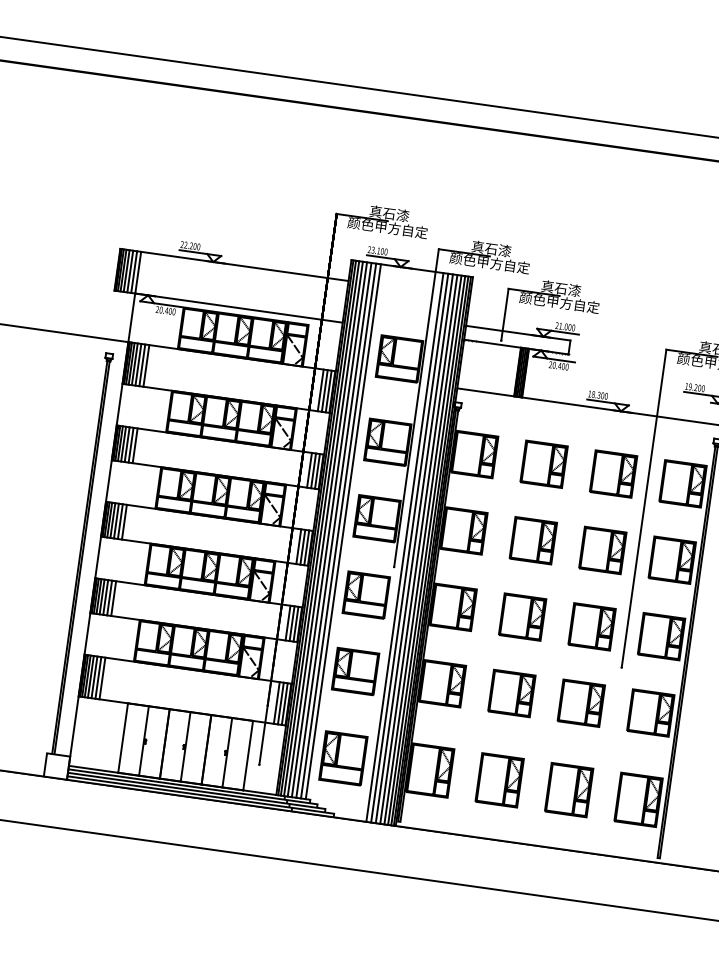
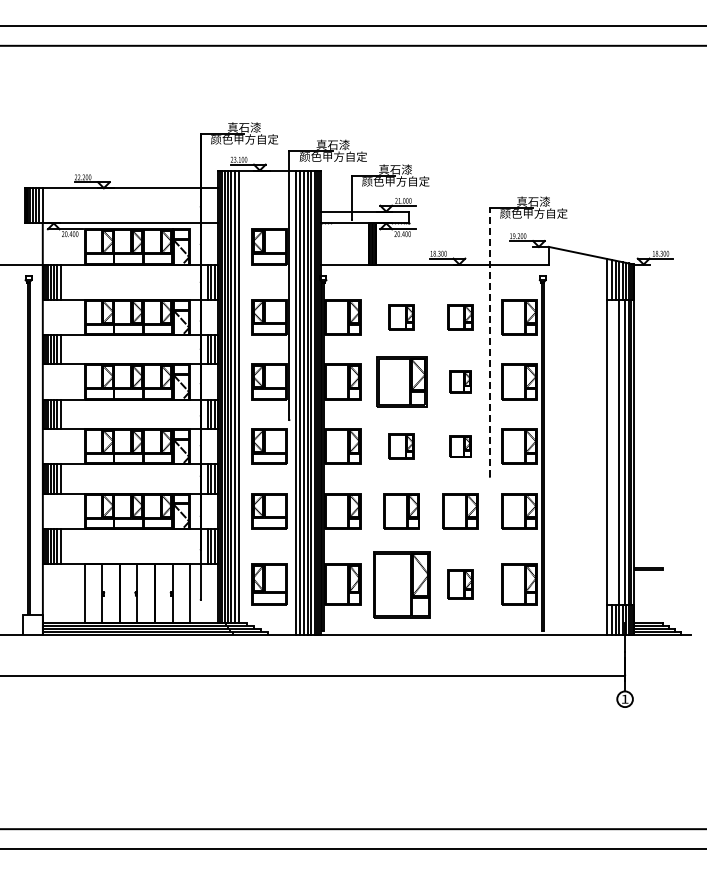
part: (543, 464) -> (401, 317), size x0.7
part: (613, 474) -> (460, 317), size x0.7
line: (643, 508) -> (489, 342), solid -> dashed
line: (343, 531) -> (243, 396), removed
part: (533, 540) -> (401, 381), size x1.4
part: (602, 549) -> (460, 381), size x0.6
part: (522, 616) -> (401, 446), size x0.7
part: (591, 626) -> (460, 446), size x0.6
part: (499, 780) -> (401, 584), size x1.6
part: (569, 789) -> (460, 584), size x0.7

